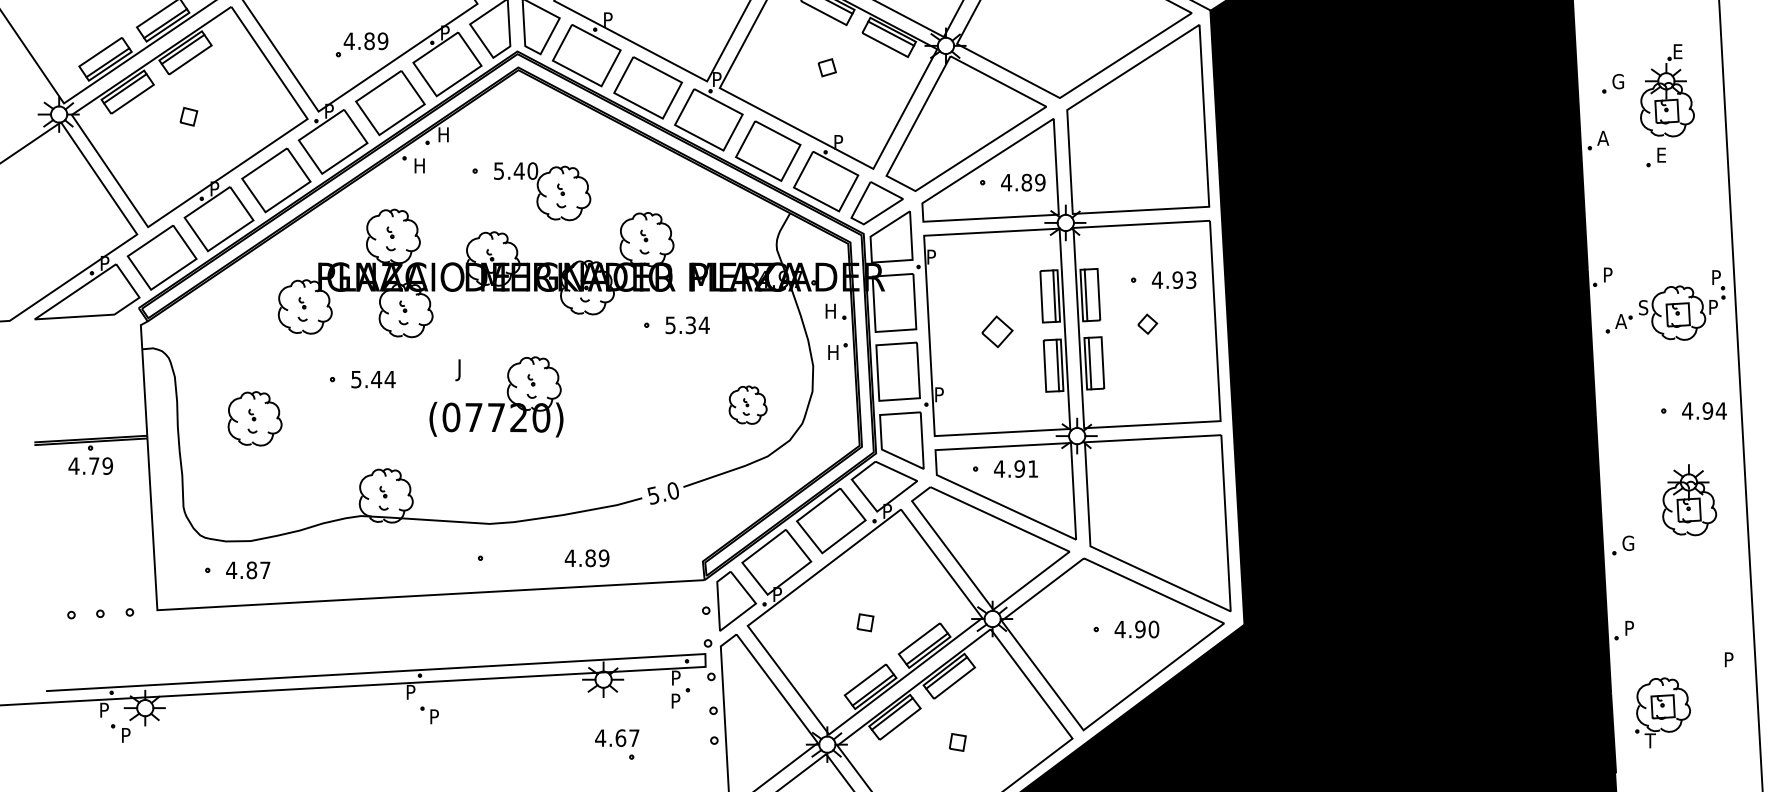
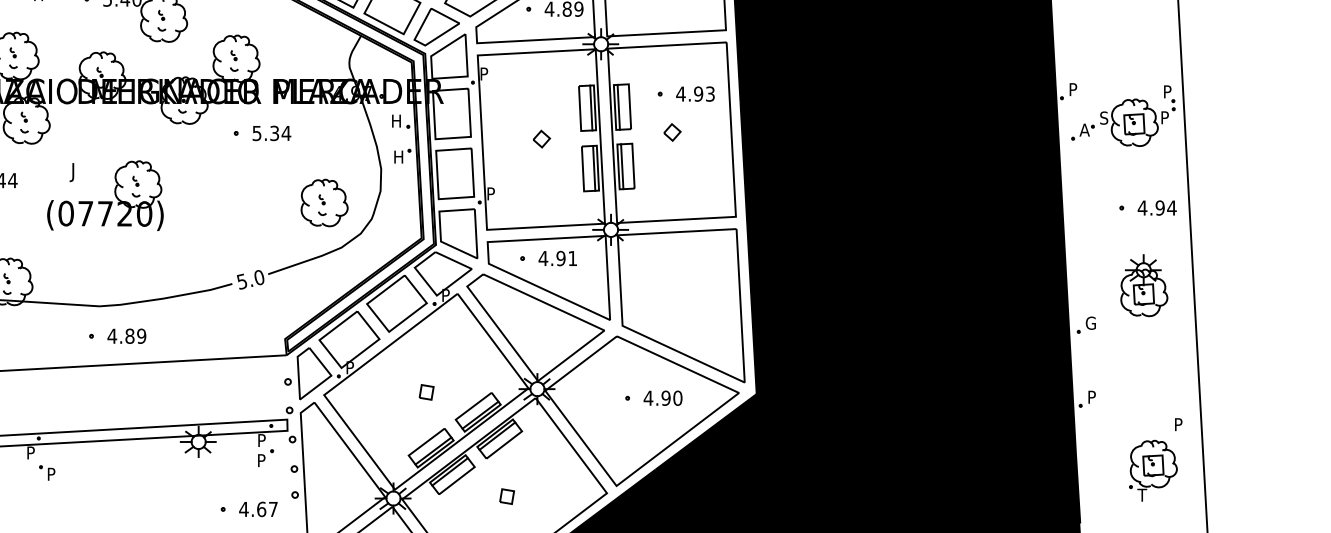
part: (997, 331) -> (541, 138), size x0.62
part: (747, 404) -> (323, 202), size x1.43
text: (586, 558) -> (126, 336), moved
part: (1662, 712) -> (1152, 470), moved
text: (617, 737) -> (258, 508), moved

